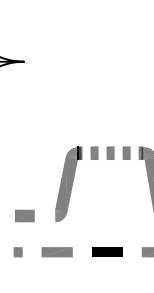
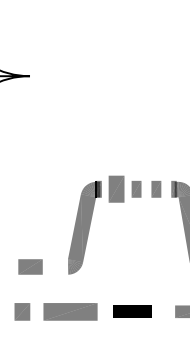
part: (94, 153) -> (116, 189), size x1.6
part: (17, 252) -> (21, 311), size x1.4
part: (57, 252) -> (70, 311), size x1.4

